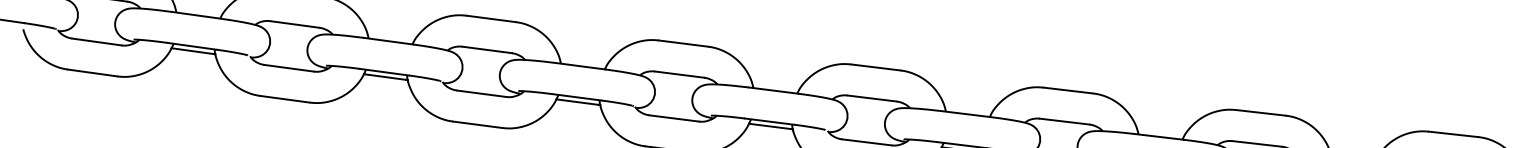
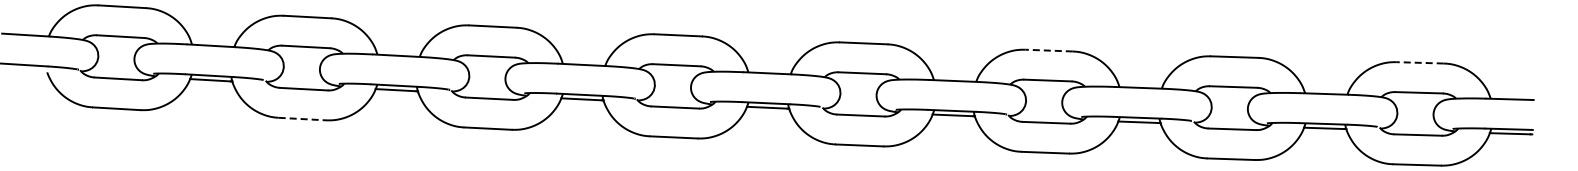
line: (1068, 90) -> (1049, 50), solid -> dashed
line: (285, 99) -> (302, 119), solid -> dashed
line: (1454, 134) -> (1420, 62), solid -> dashed

